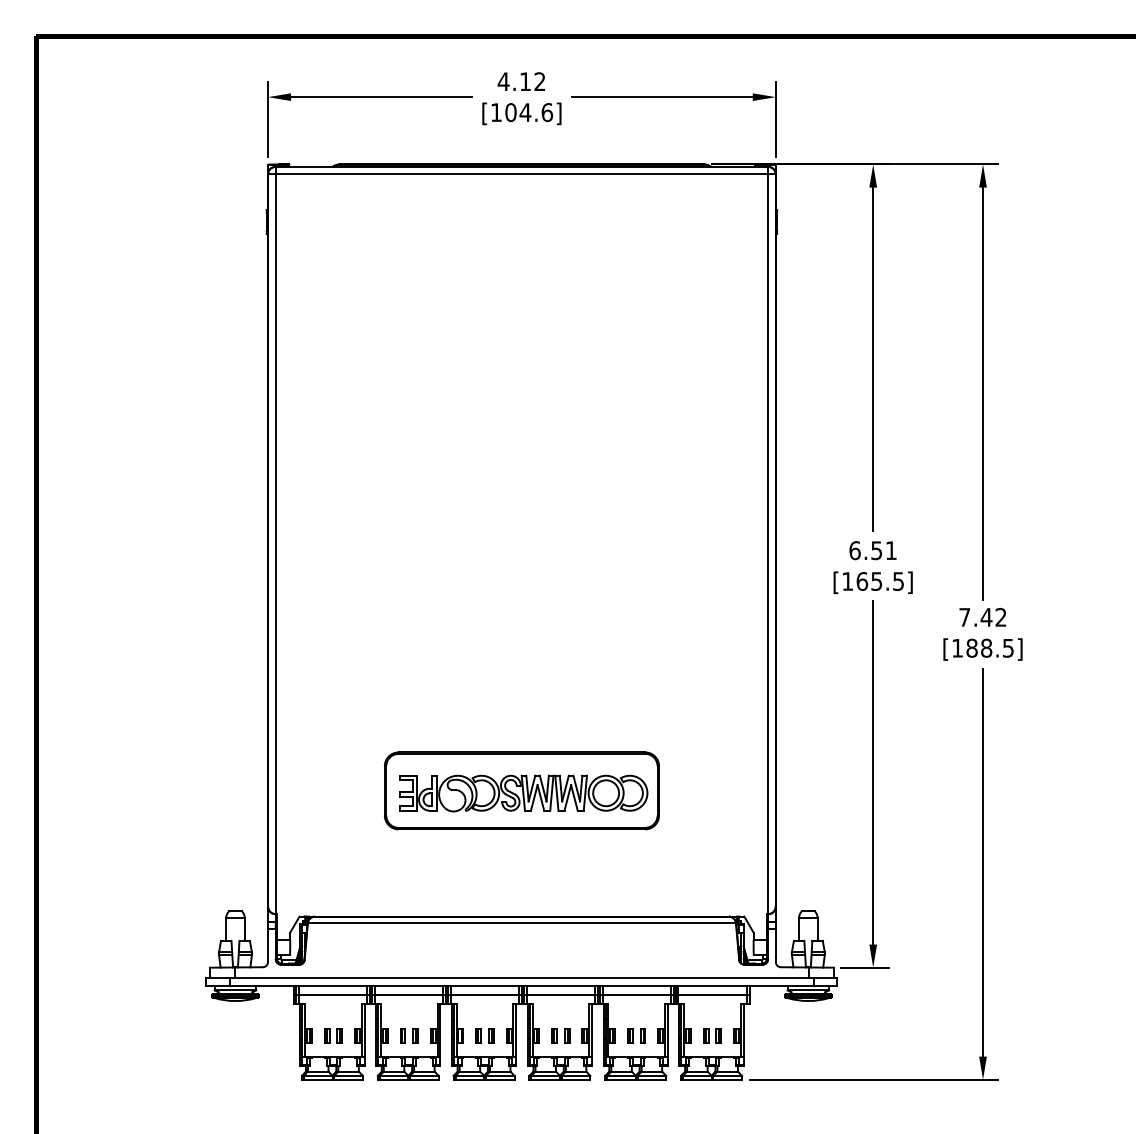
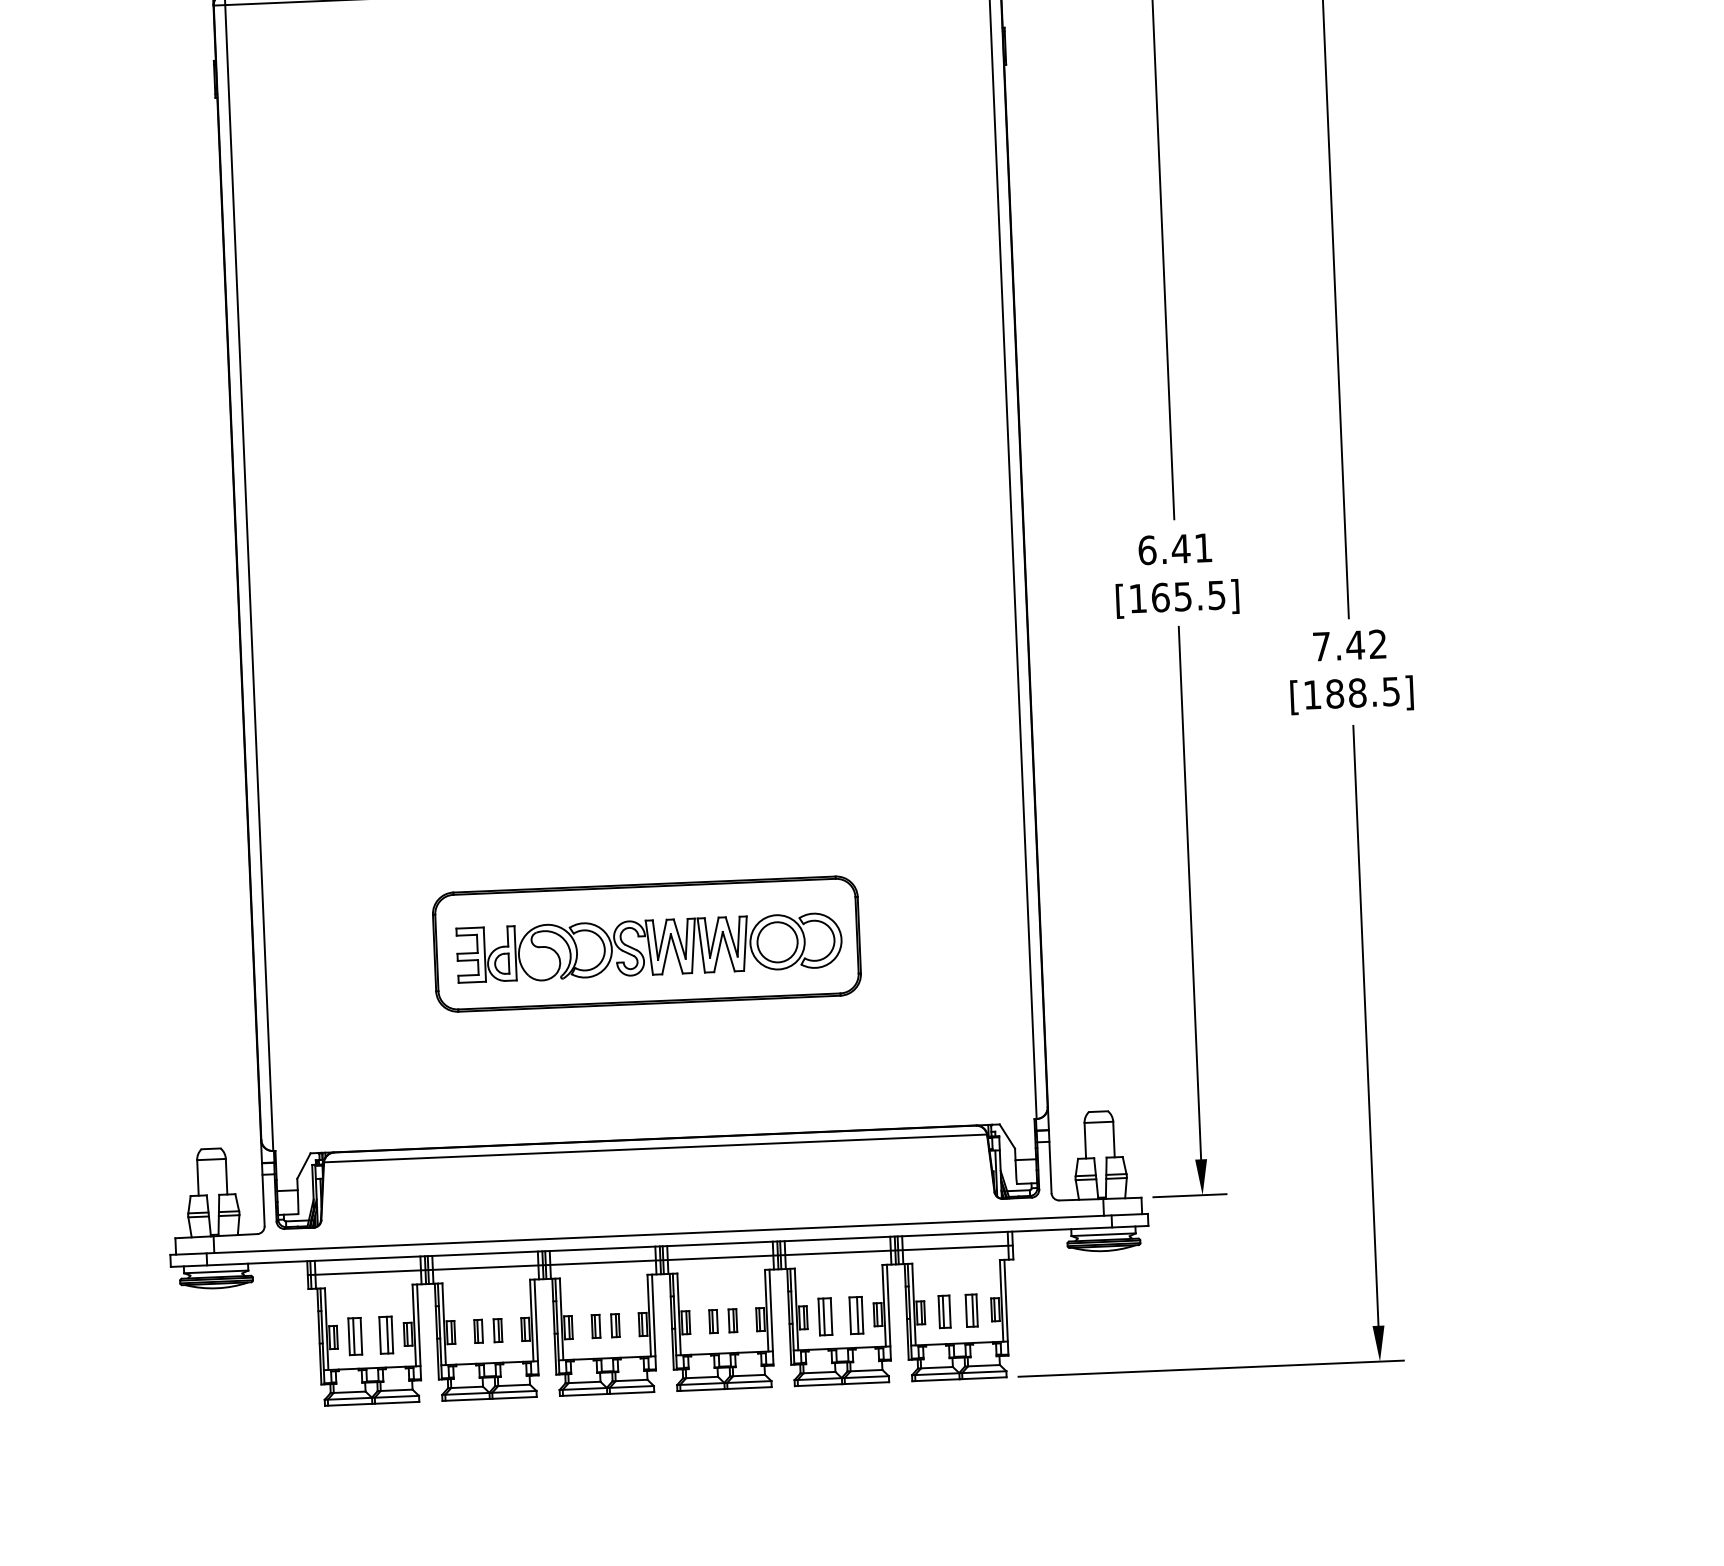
text: (876, 550) -> (1180, 548), 6.51 -> 6.41
part: (333, 1035) -> (370, 1335), size x1.6
part: (636, 1035) -> (840, 1315), size x1.6
part: (712, 1035) -> (958, 1310), size x1.4

